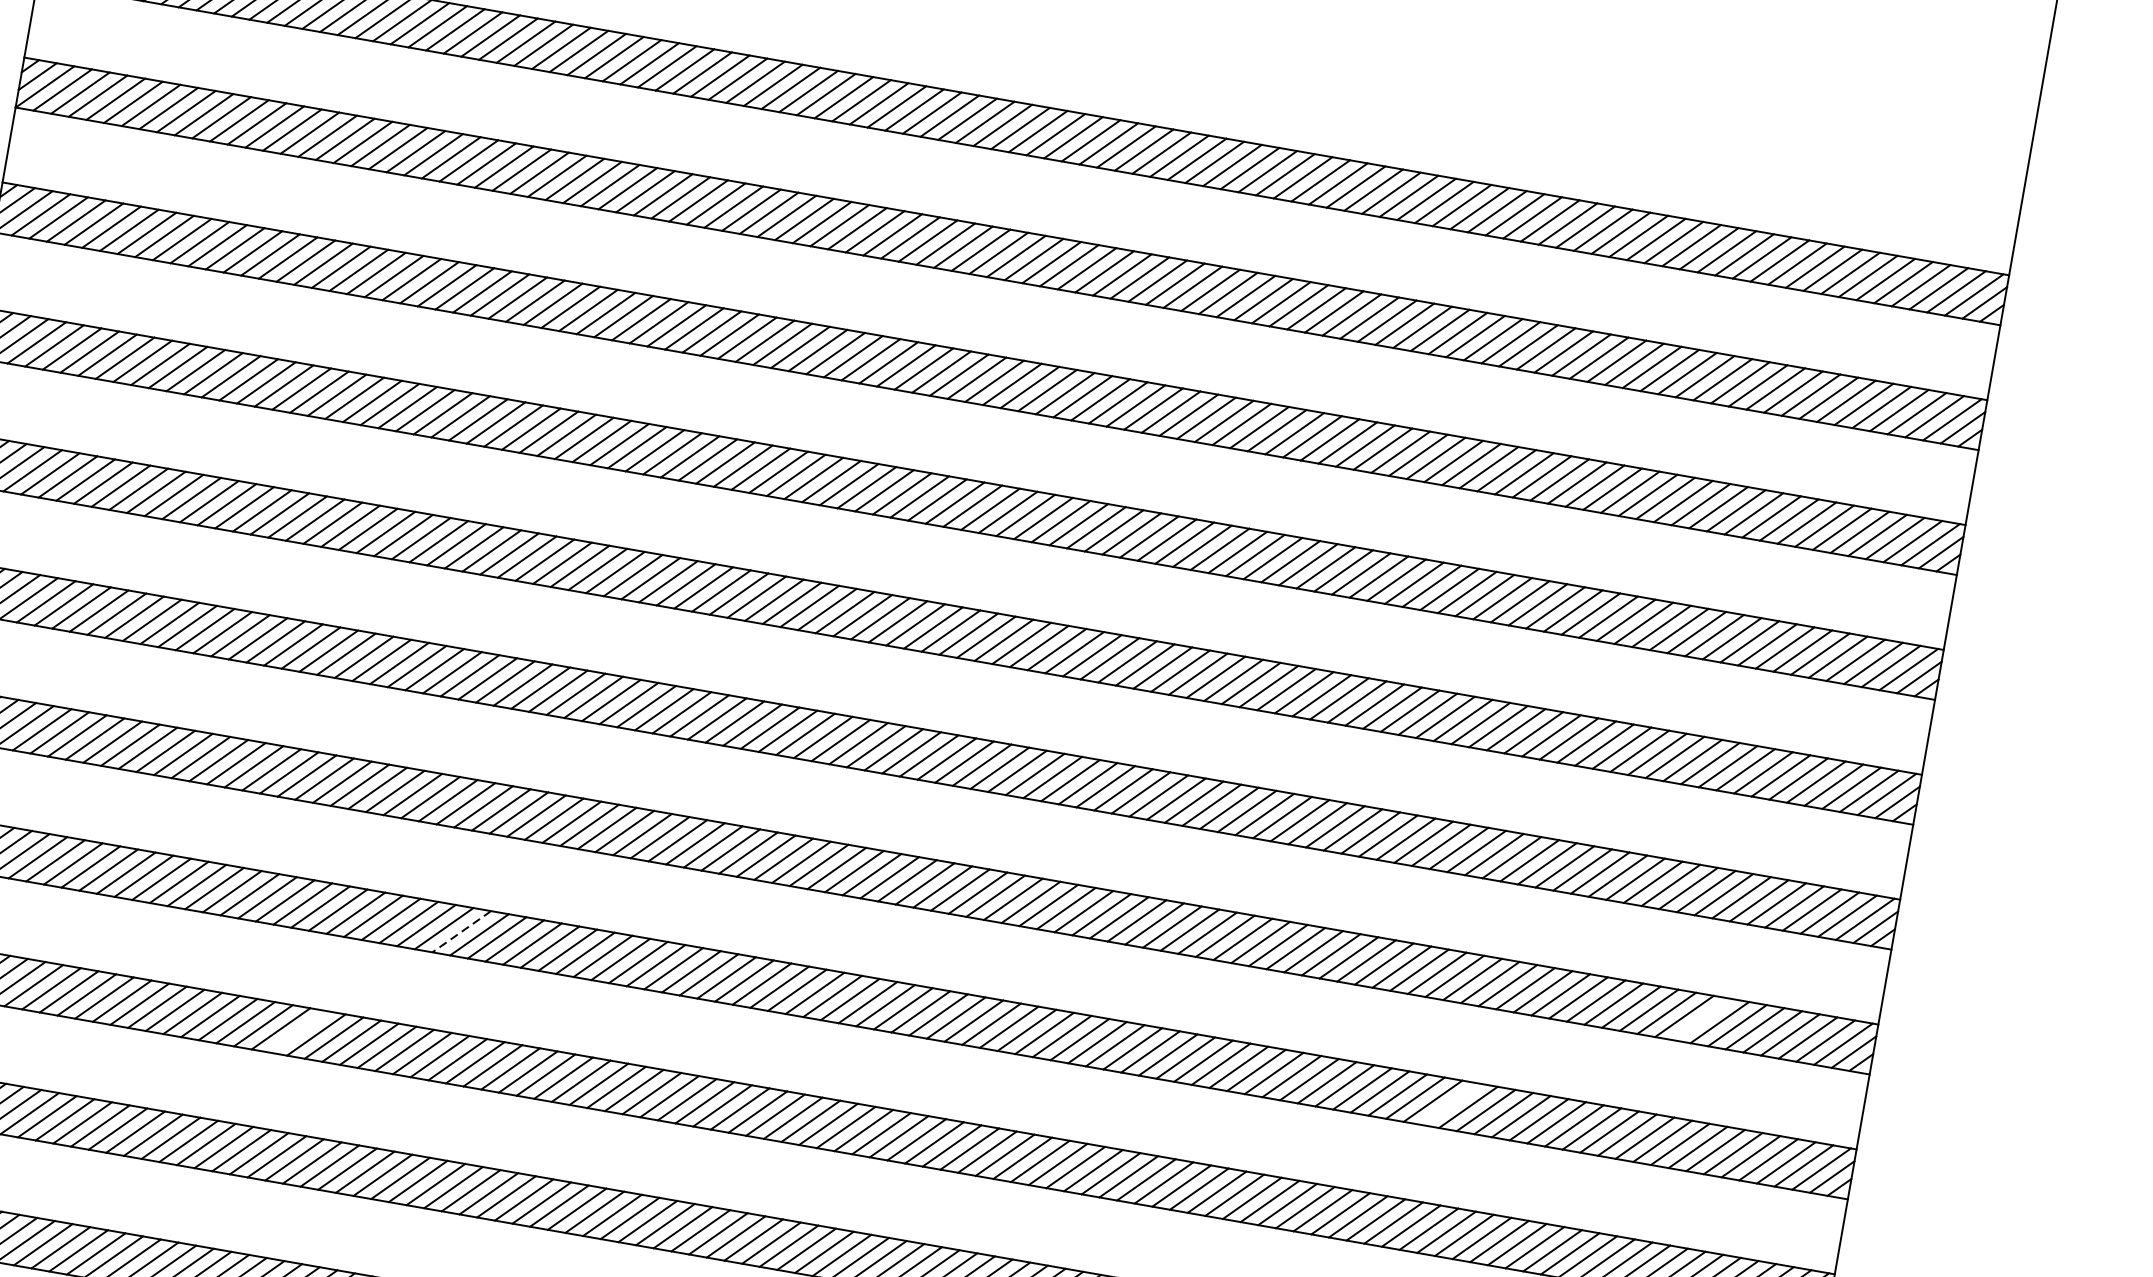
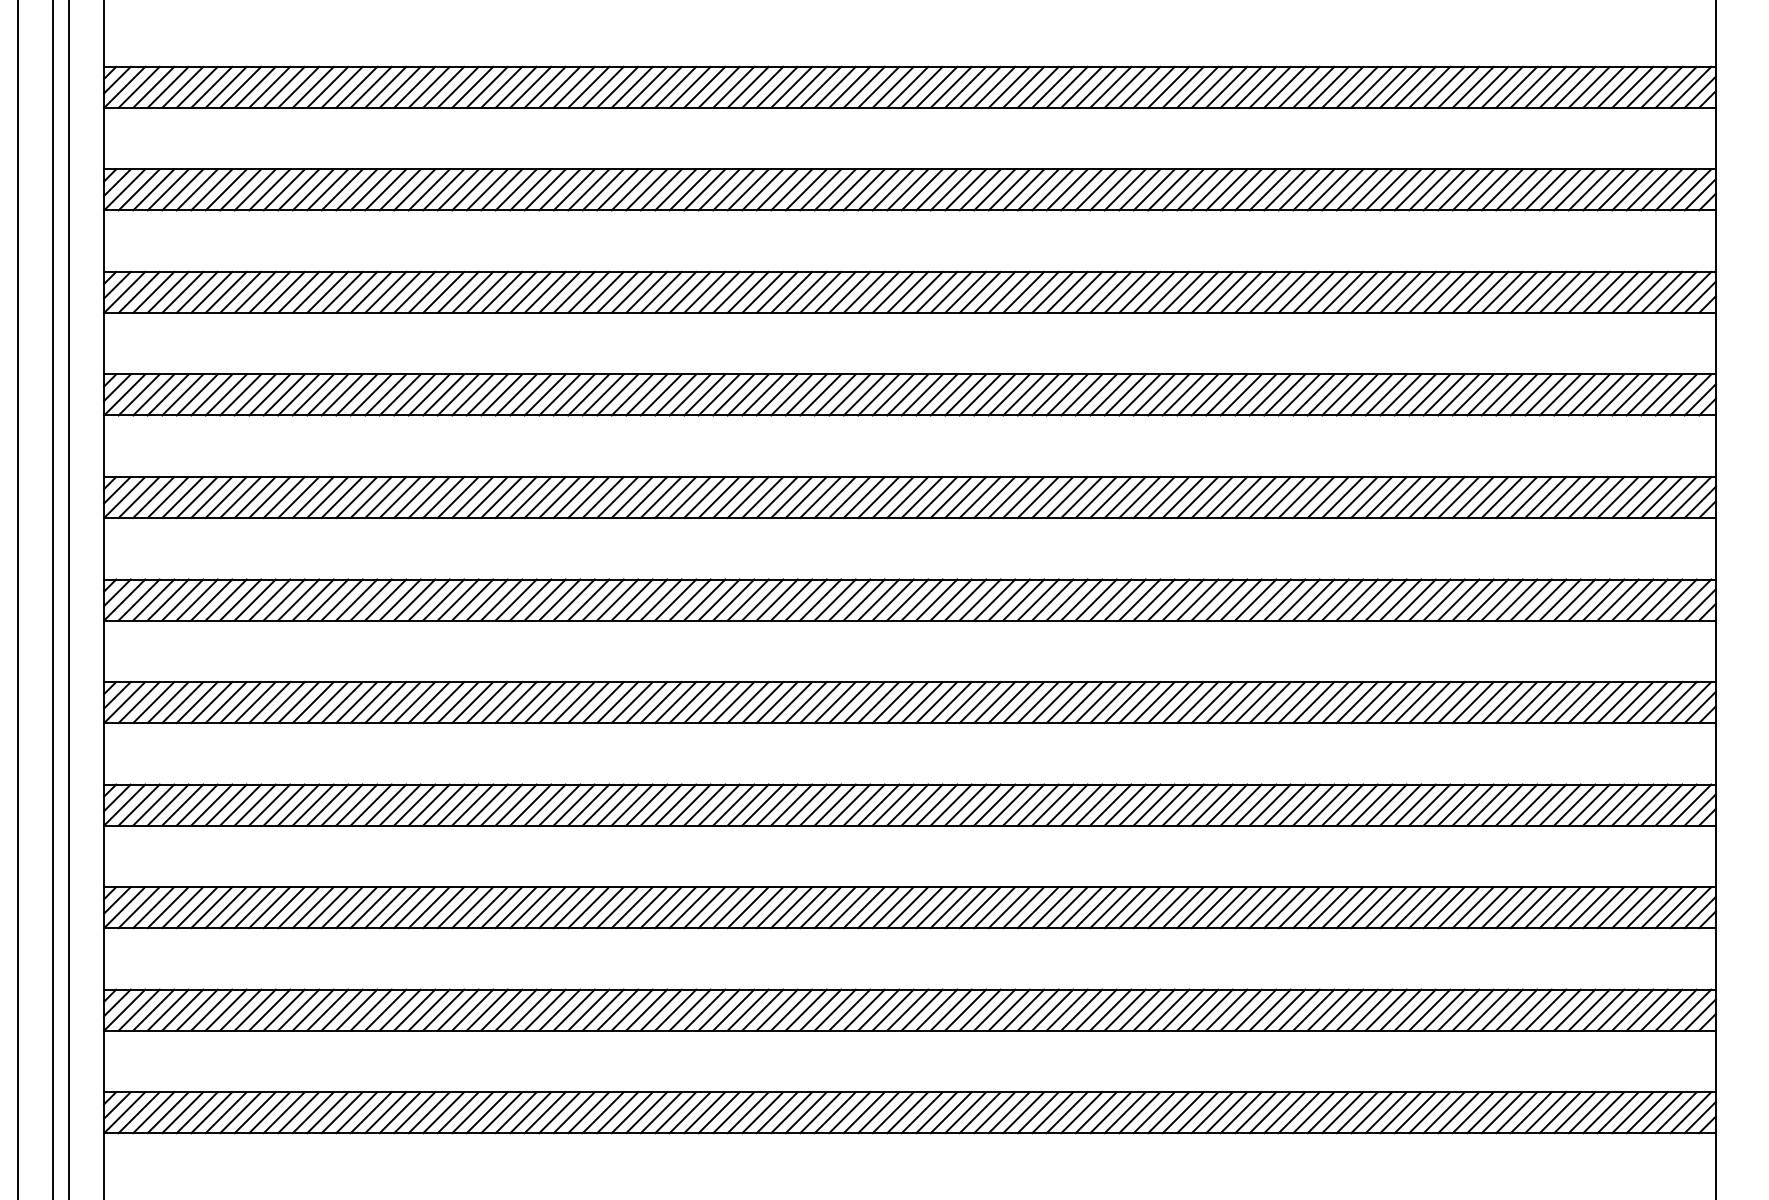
line: (460, 932) -> (573, 805), dashed -> solid
line: (1701, 1019) -> (1574, 702), added
line: (297, 1031) -> (457, 907), added
line: (1449, 1103) -> (1385, 804), added

